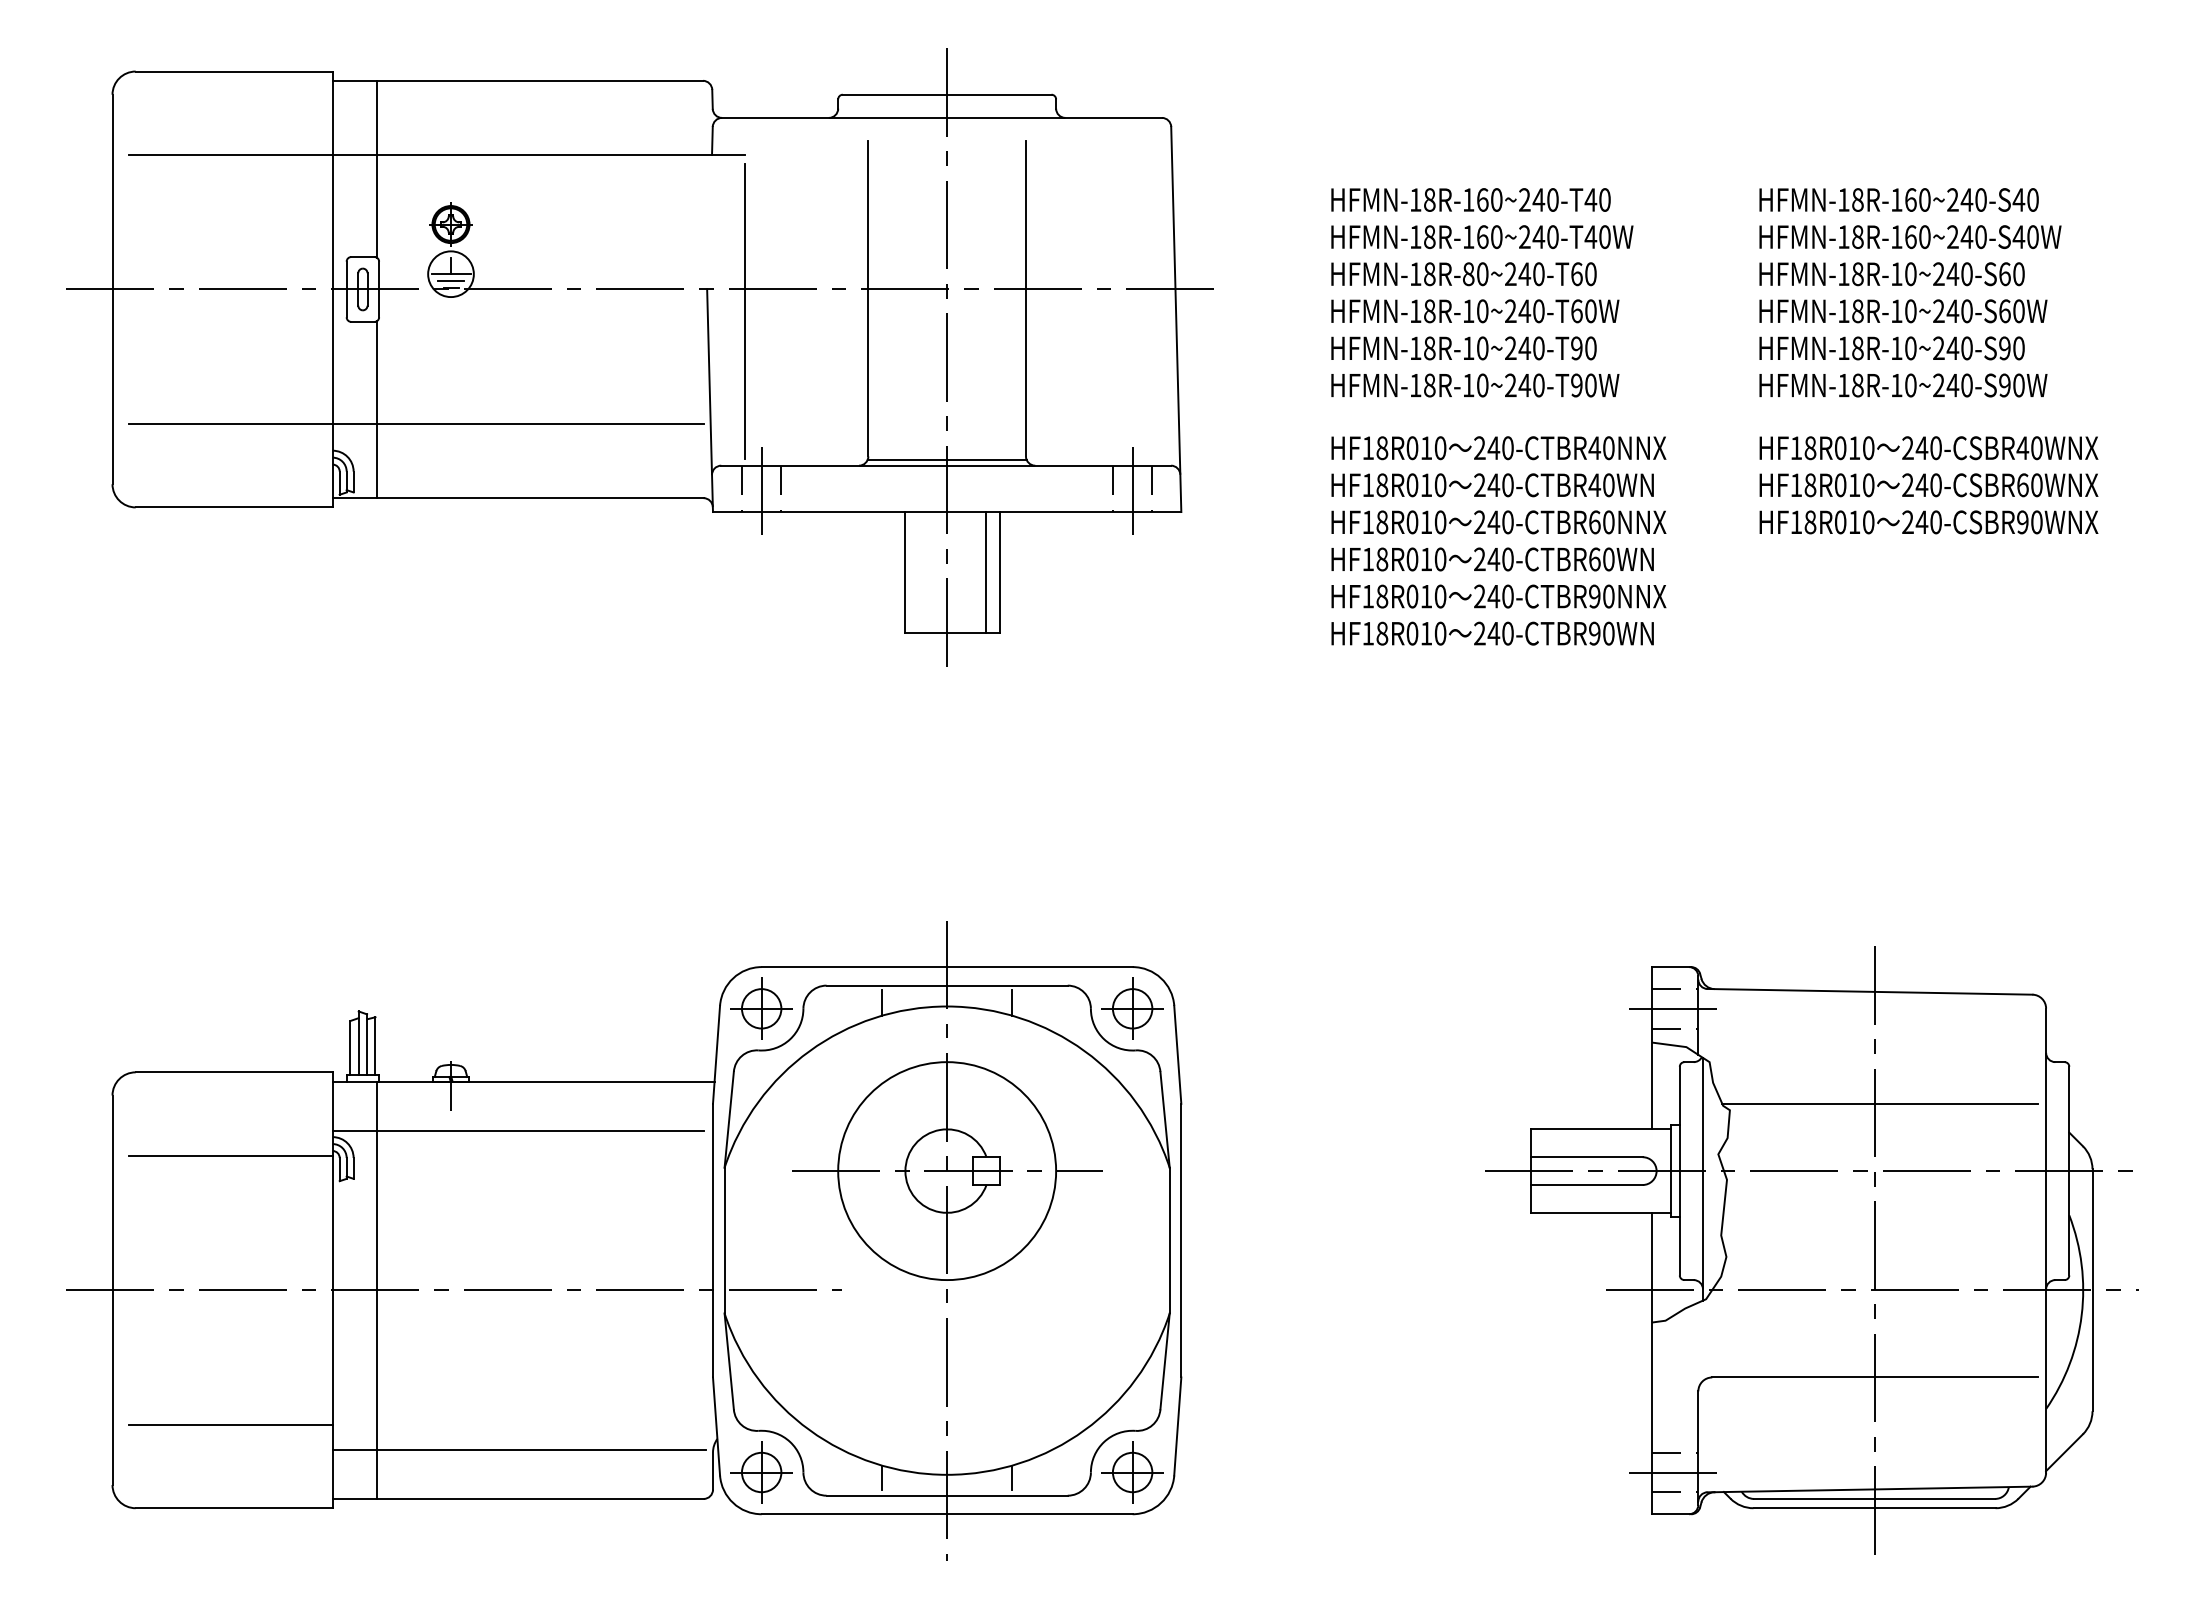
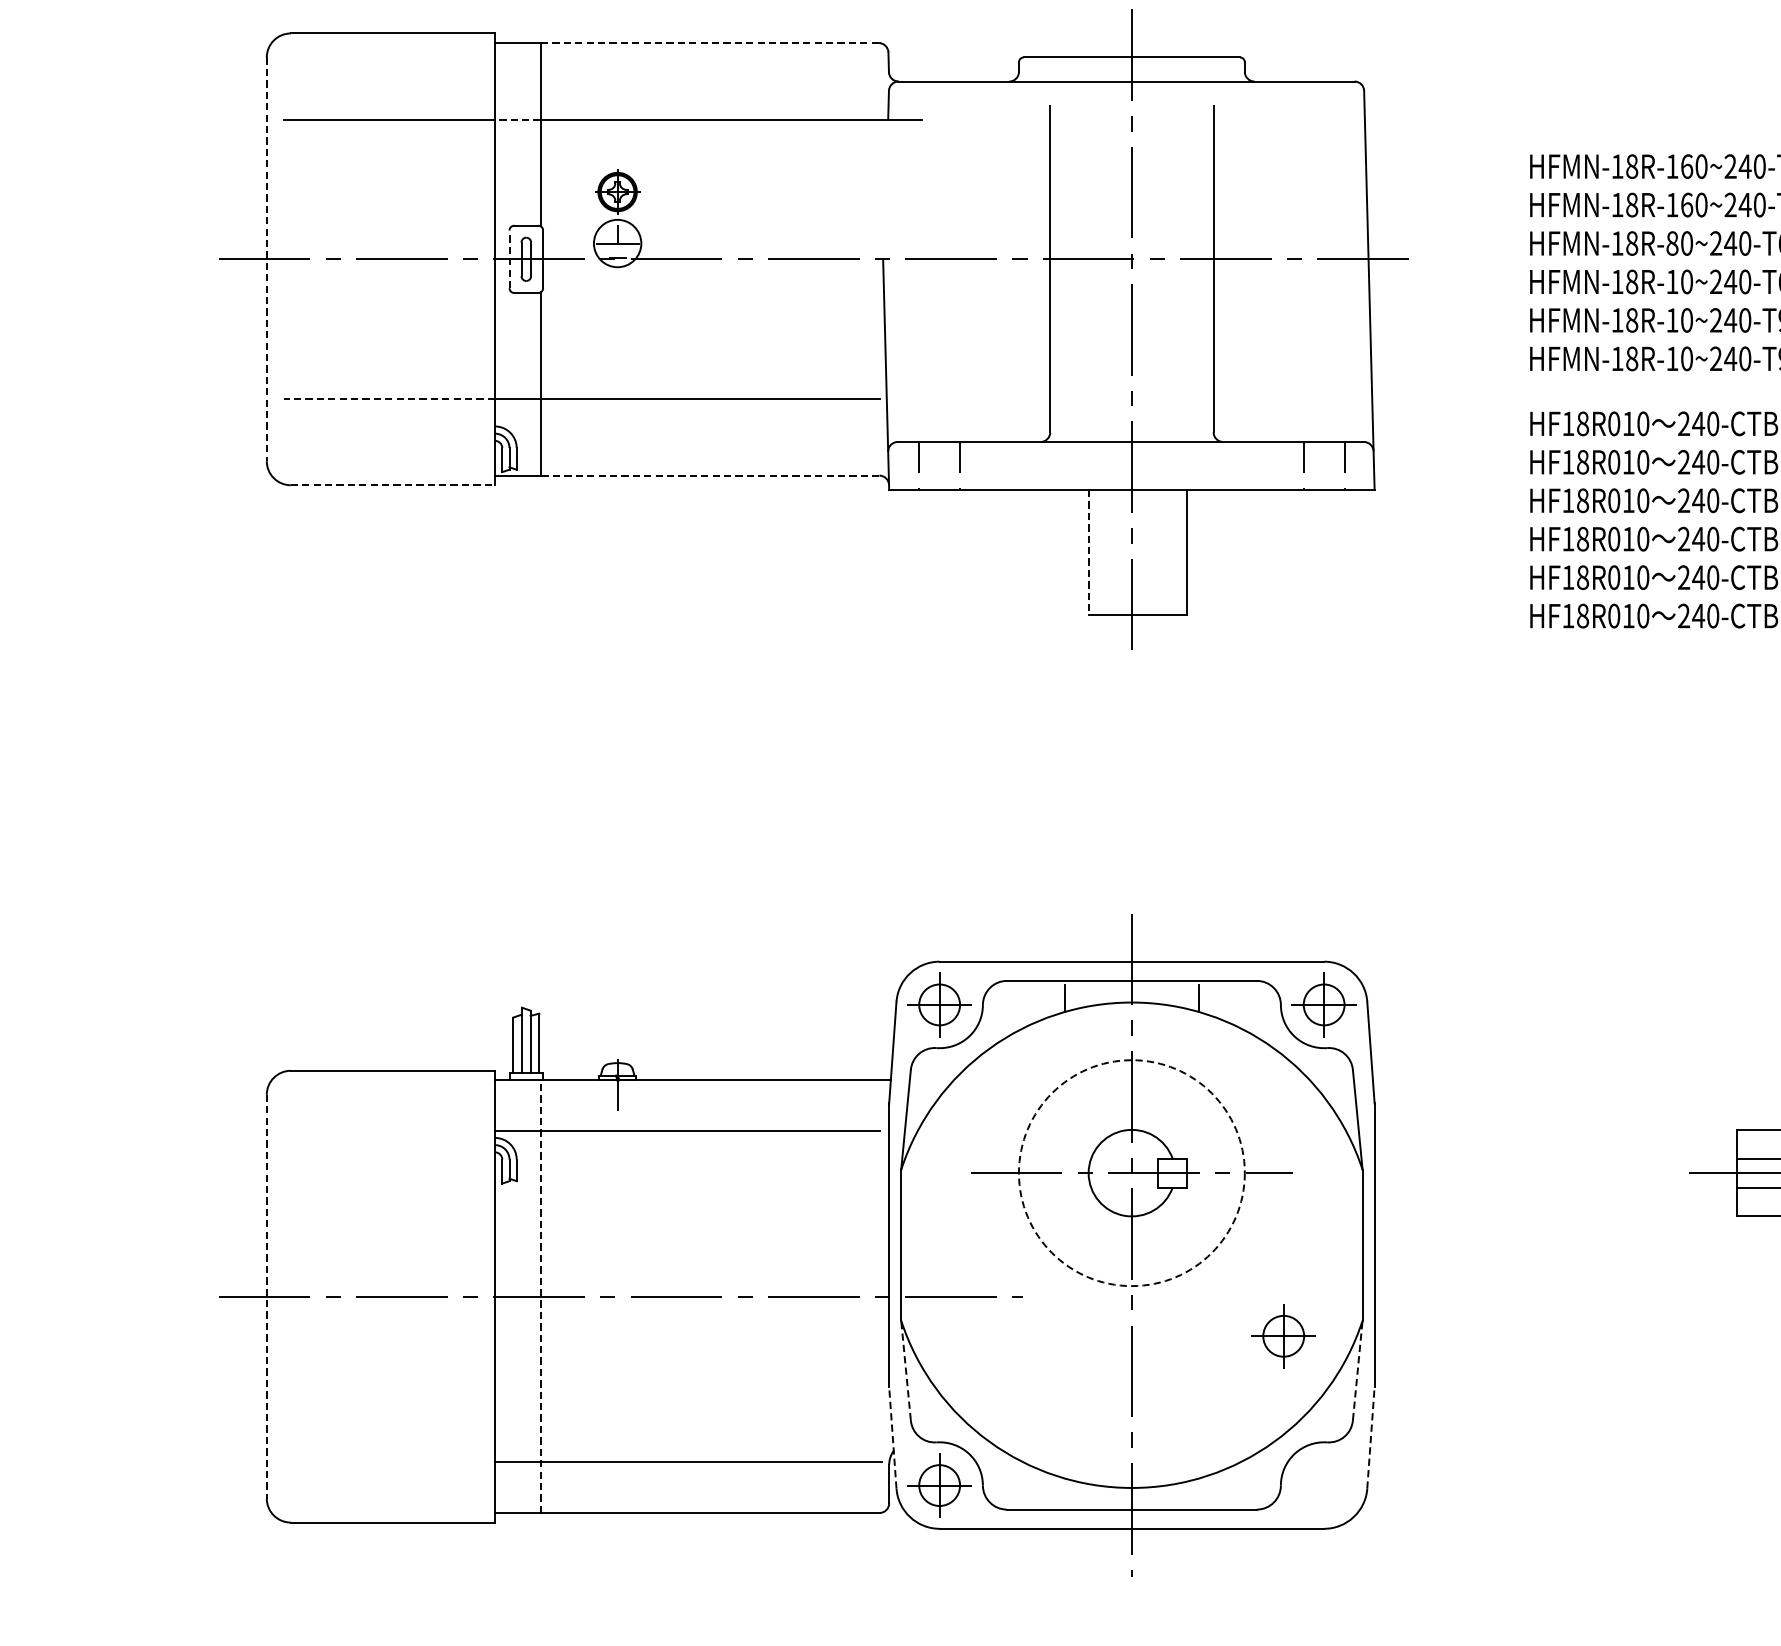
line: (539, 80) -> (709, 42), solid -> dashed
line: (354, 155) -> (517, 120), solid -> dashed
line: (450, 281) -> (617, 251), removed
line: (112, 289) -> (266, 259), solid -> dashed
line: (346, 289) -> (509, 259), solid -> dashed
line: (744, 311) -> (921, 282), removed
line: (230, 423) -> (389, 398), solid -> dashed
line: (946, 459) -> (1131, 435), removed
line: (761, 488) -> (939, 465), removed
line: (1132, 488) -> (1324, 465), removed
line: (539, 498) -> (709, 476), solid -> dashed
line: (234, 507) -> (393, 485), solid -> dashed
line: (905, 572) -> (1088, 552), solid -> dashed
line: (986, 572) -> (1172, 552), removed
line: (230, 1155) -> (389, 1156), removed
circle: (947, 1171) -> (1132, 1173), solid -> dashed
line: (112, 1290) -> (266, 1296), solid -> dashed
line: (376, 1290) -> (540, 1296), solid -> dashed
line: (729, 1360) -> (906, 1369), solid -> dashed
line: (1165, 1360) -> (1358, 1369), solid -> dashed
line: (230, 1424) -> (389, 1435), removed
line: (716, 1425) -> (892, 1436), solid -> dashed
line: (1177, 1425) -> (1370, 1436), solid -> dashed
part: (1132, 1472) -> (1283, 1336), moved
line: (882, 1477) -> (1064, 1490), removed
line: (1012, 1477) -> (1199, 1490), removed

